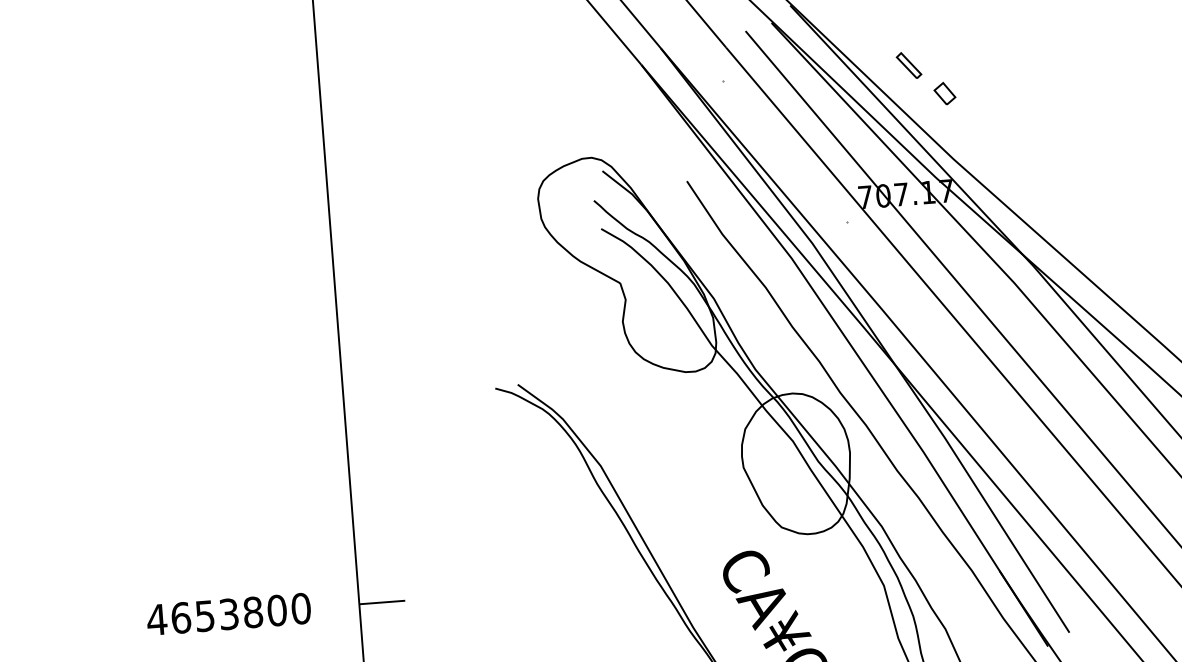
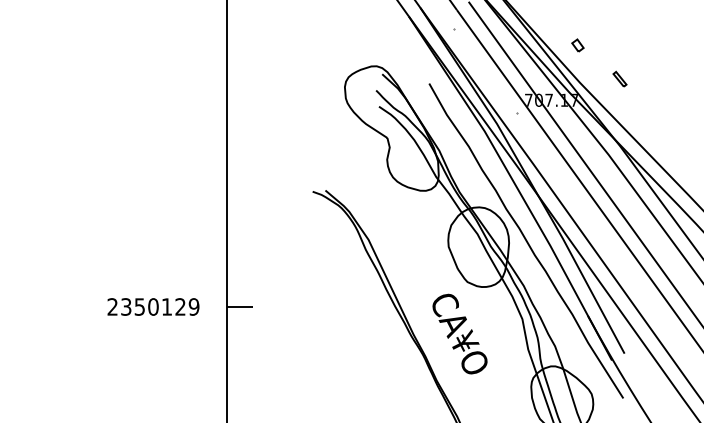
part: (908, 64) -> (619, 78), moved
text: (229, 613) -> (153, 306), 4653800 -> 2350129

